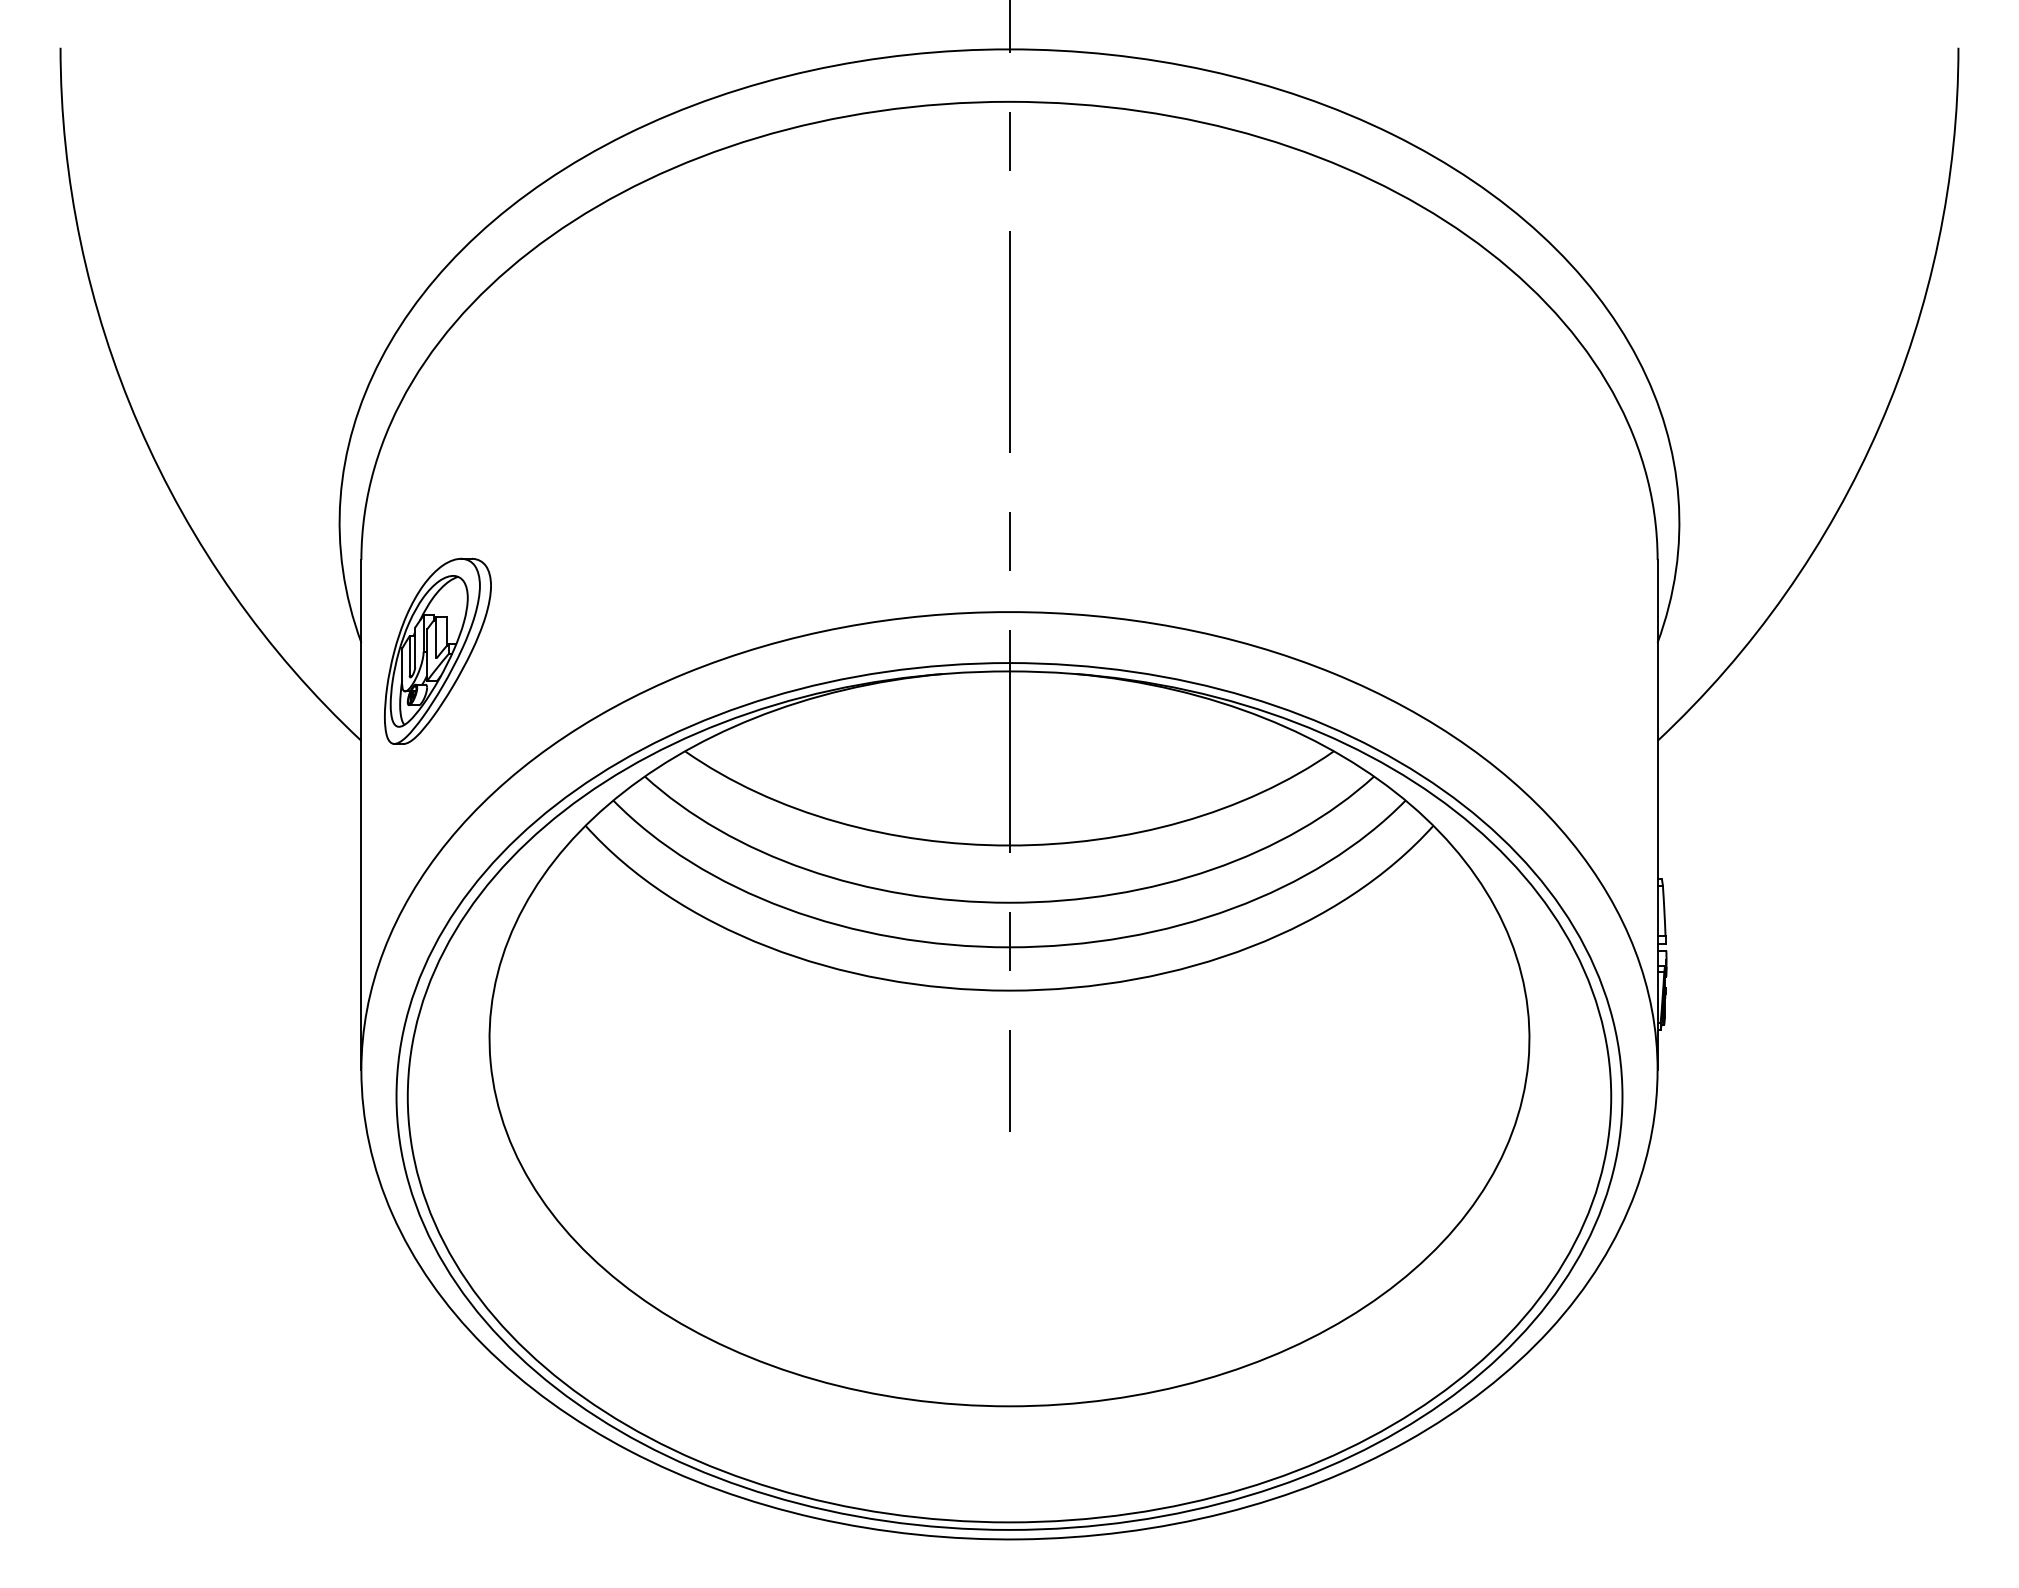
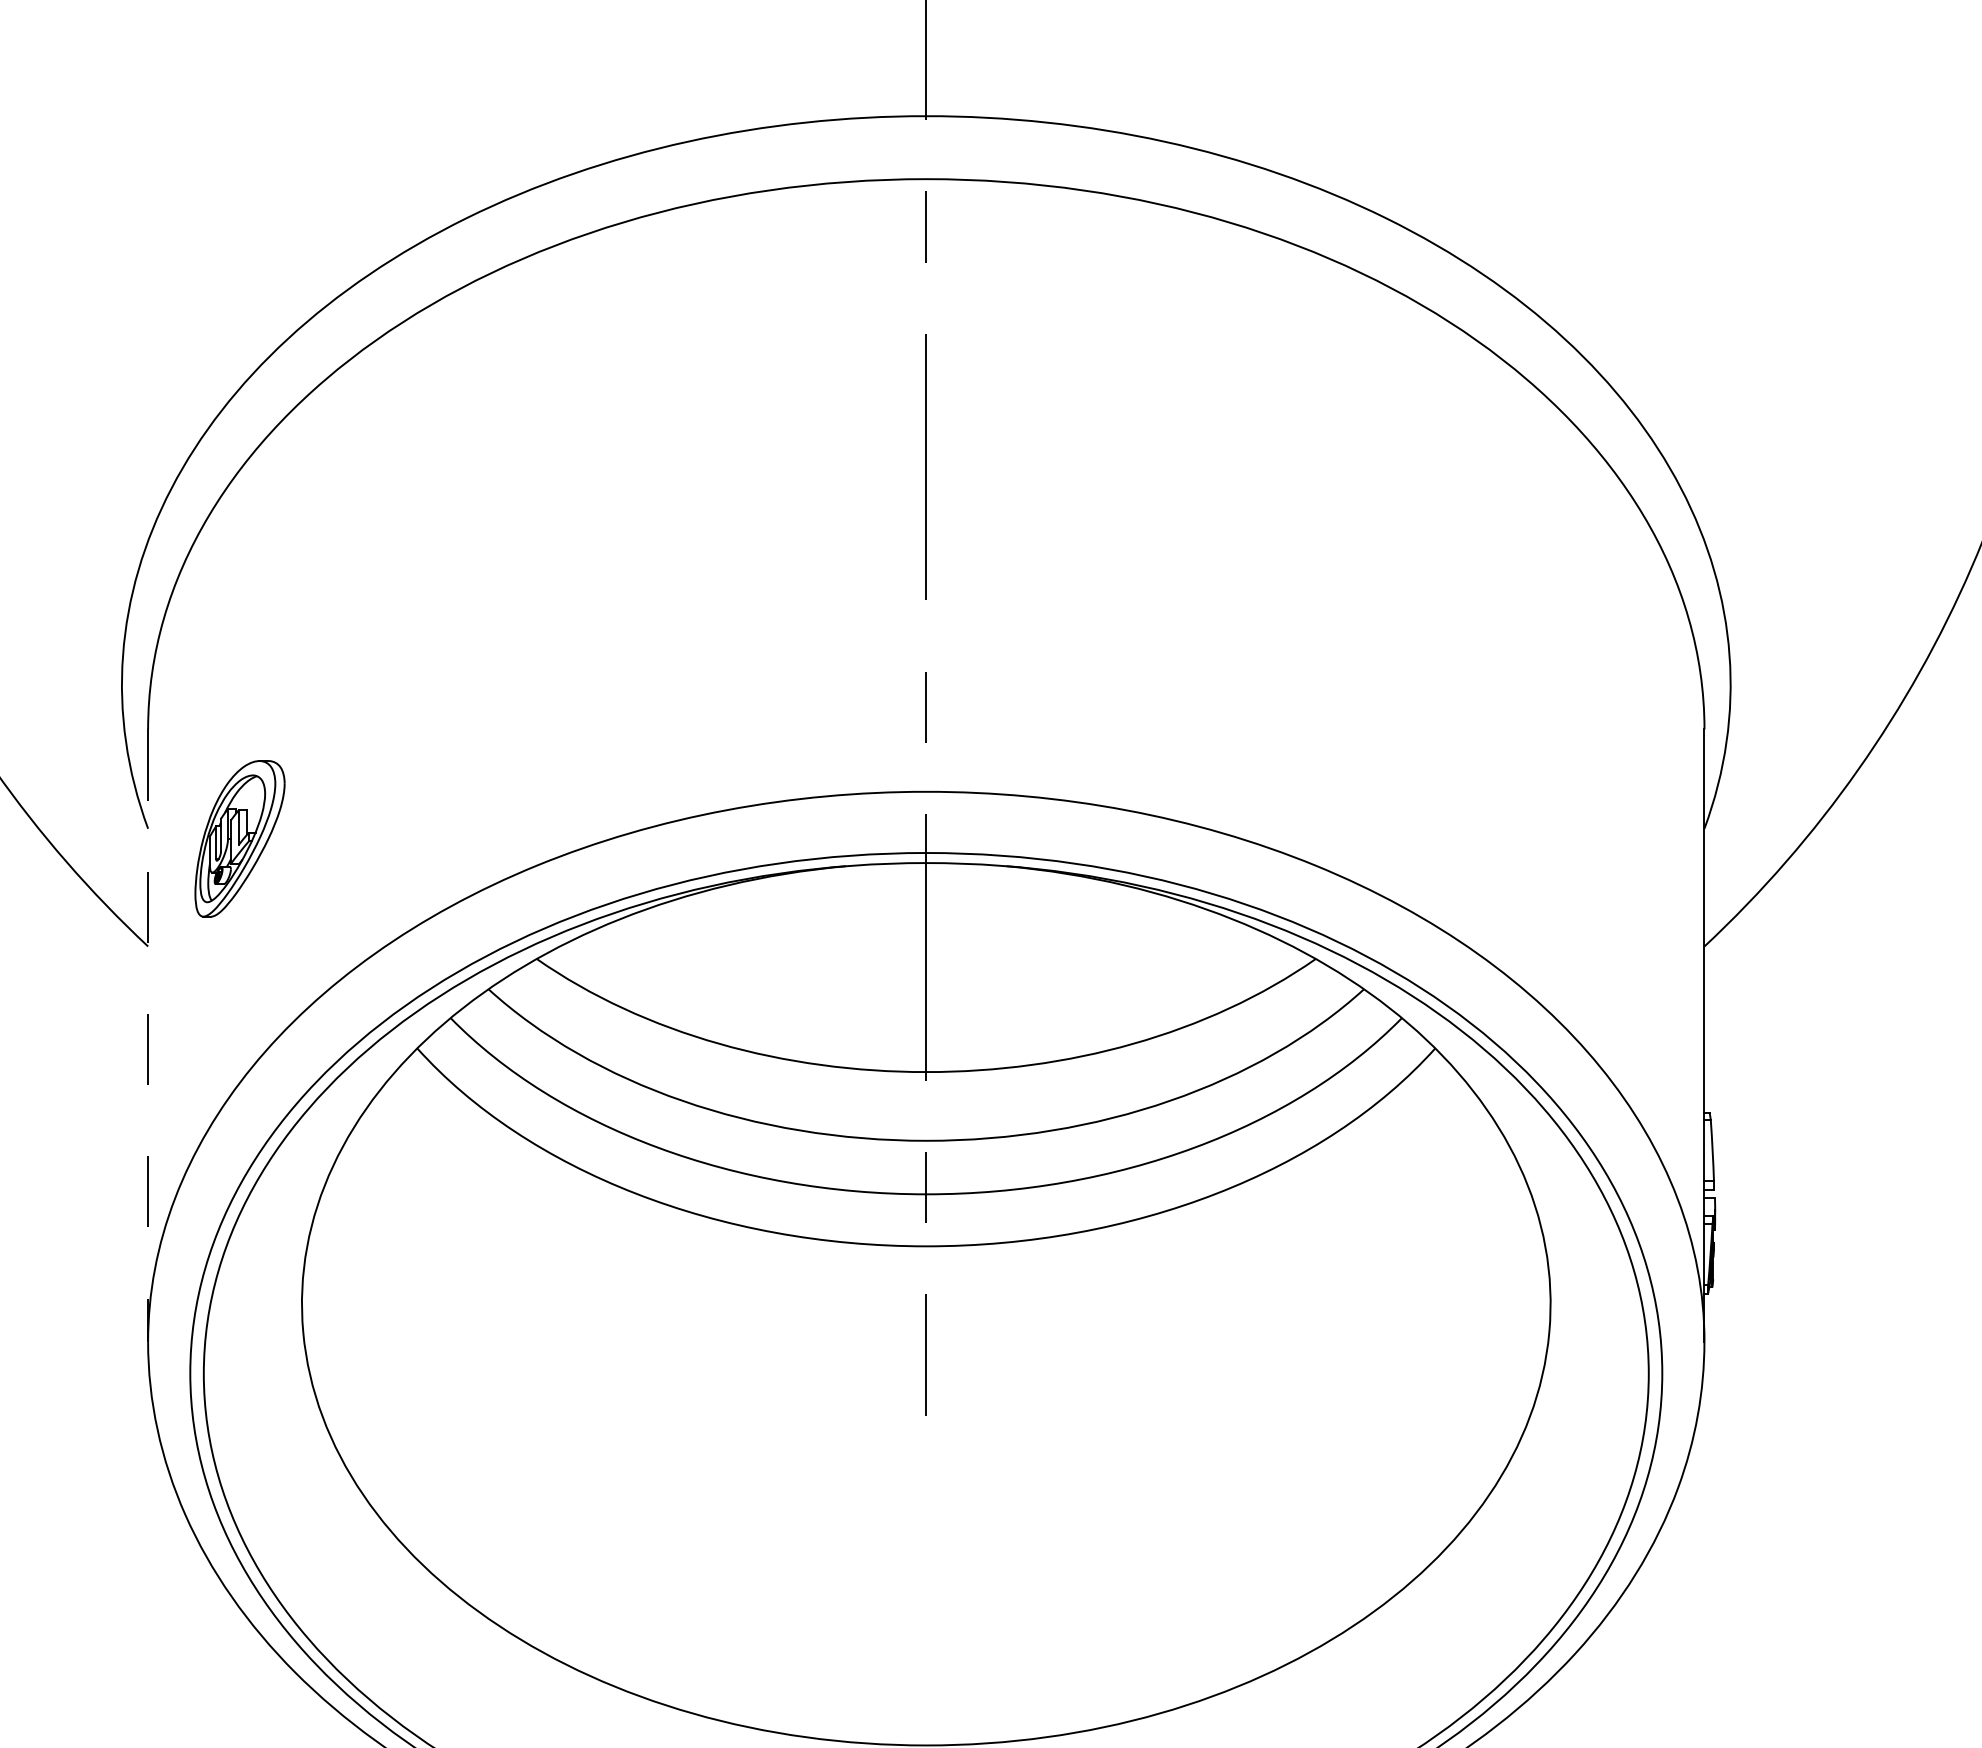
part: (437, 650) -> (239, 837), size x0.7
line: (361, 815) -> (148, 1036), solid -> dashed

